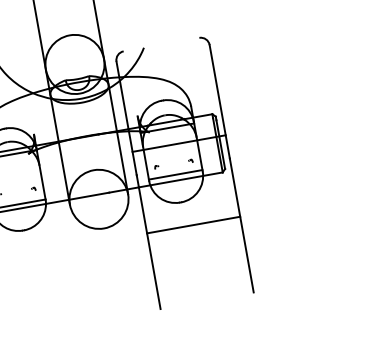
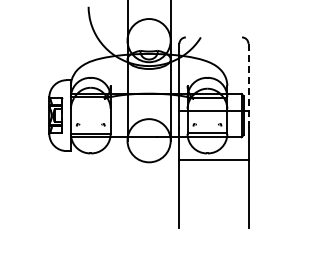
line: (219, 102) -> (248, 86), solid -> dashed
line: (193, 225) -> (213, 160), moved

